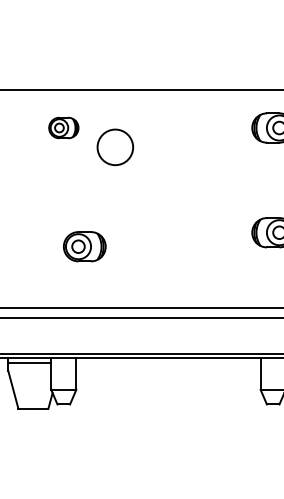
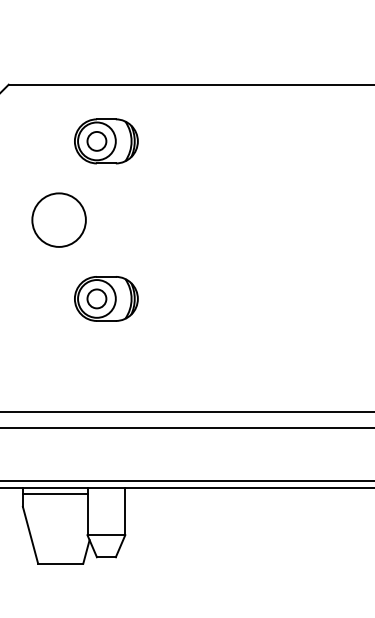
part: (63, 127) -> (105, 140), size x1.43
circle: (115, 147) -> (59, 220), moved
part: (84, 246) -> (105, 298), moved

